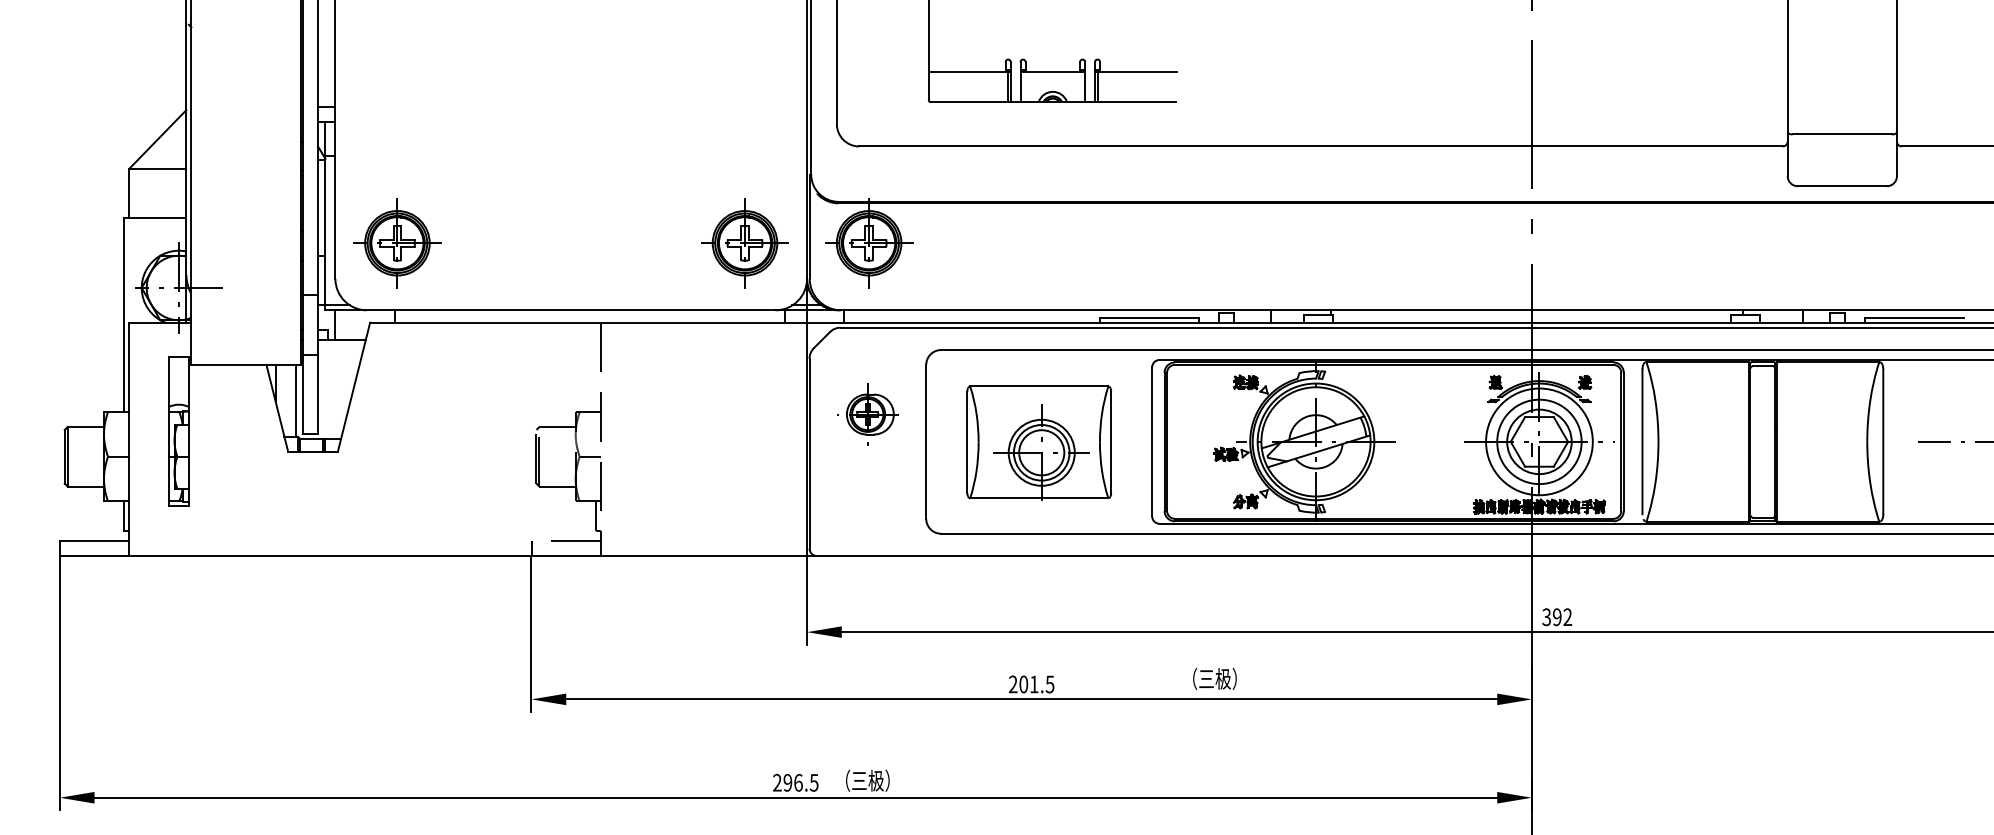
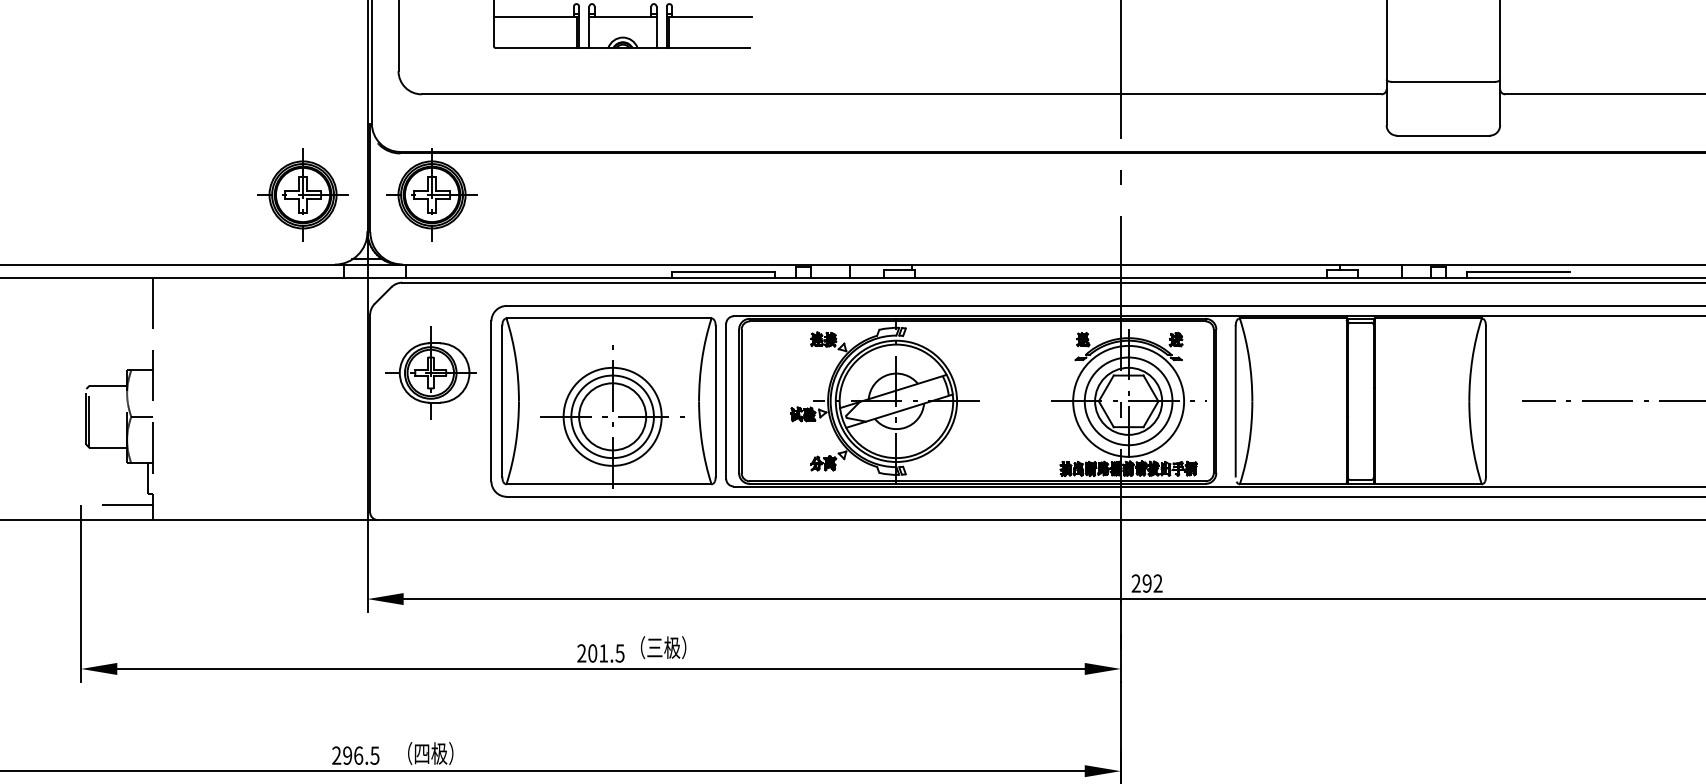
part: (867, 414) -> (430, 372), size x1.43
part: (1038, 443) -> (608, 403), size x1.43
text: (1546, 617) -> (1135, 583), 392 -> 292
text: (1214, 678) -> (663, 647), moved
text: (859, 781) -> (422, 754), （三极） -> （四极）

